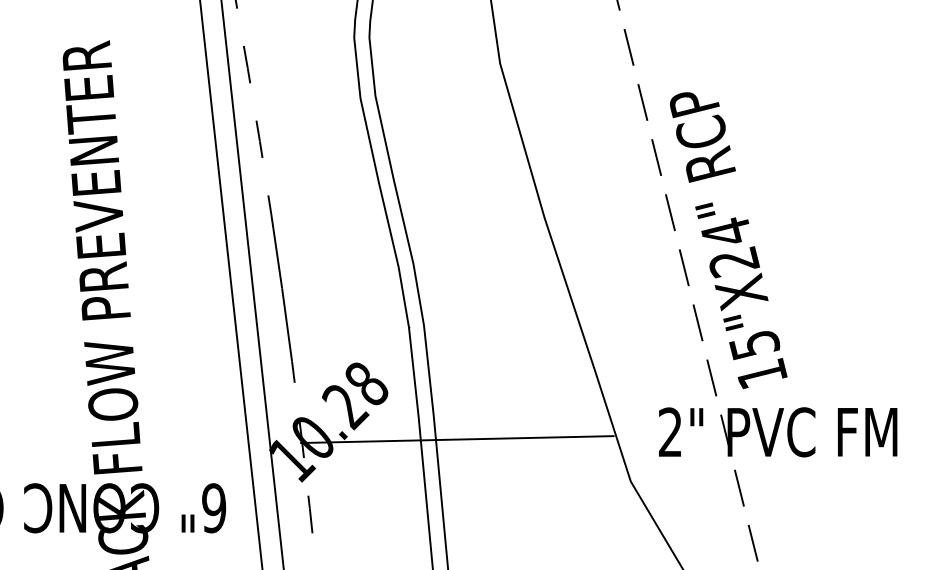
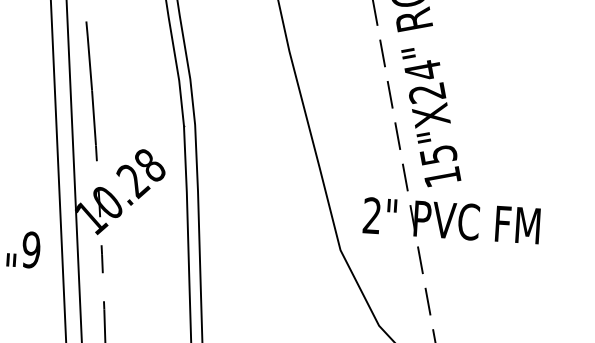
line: (457, 439) -> (214, 210), removed

